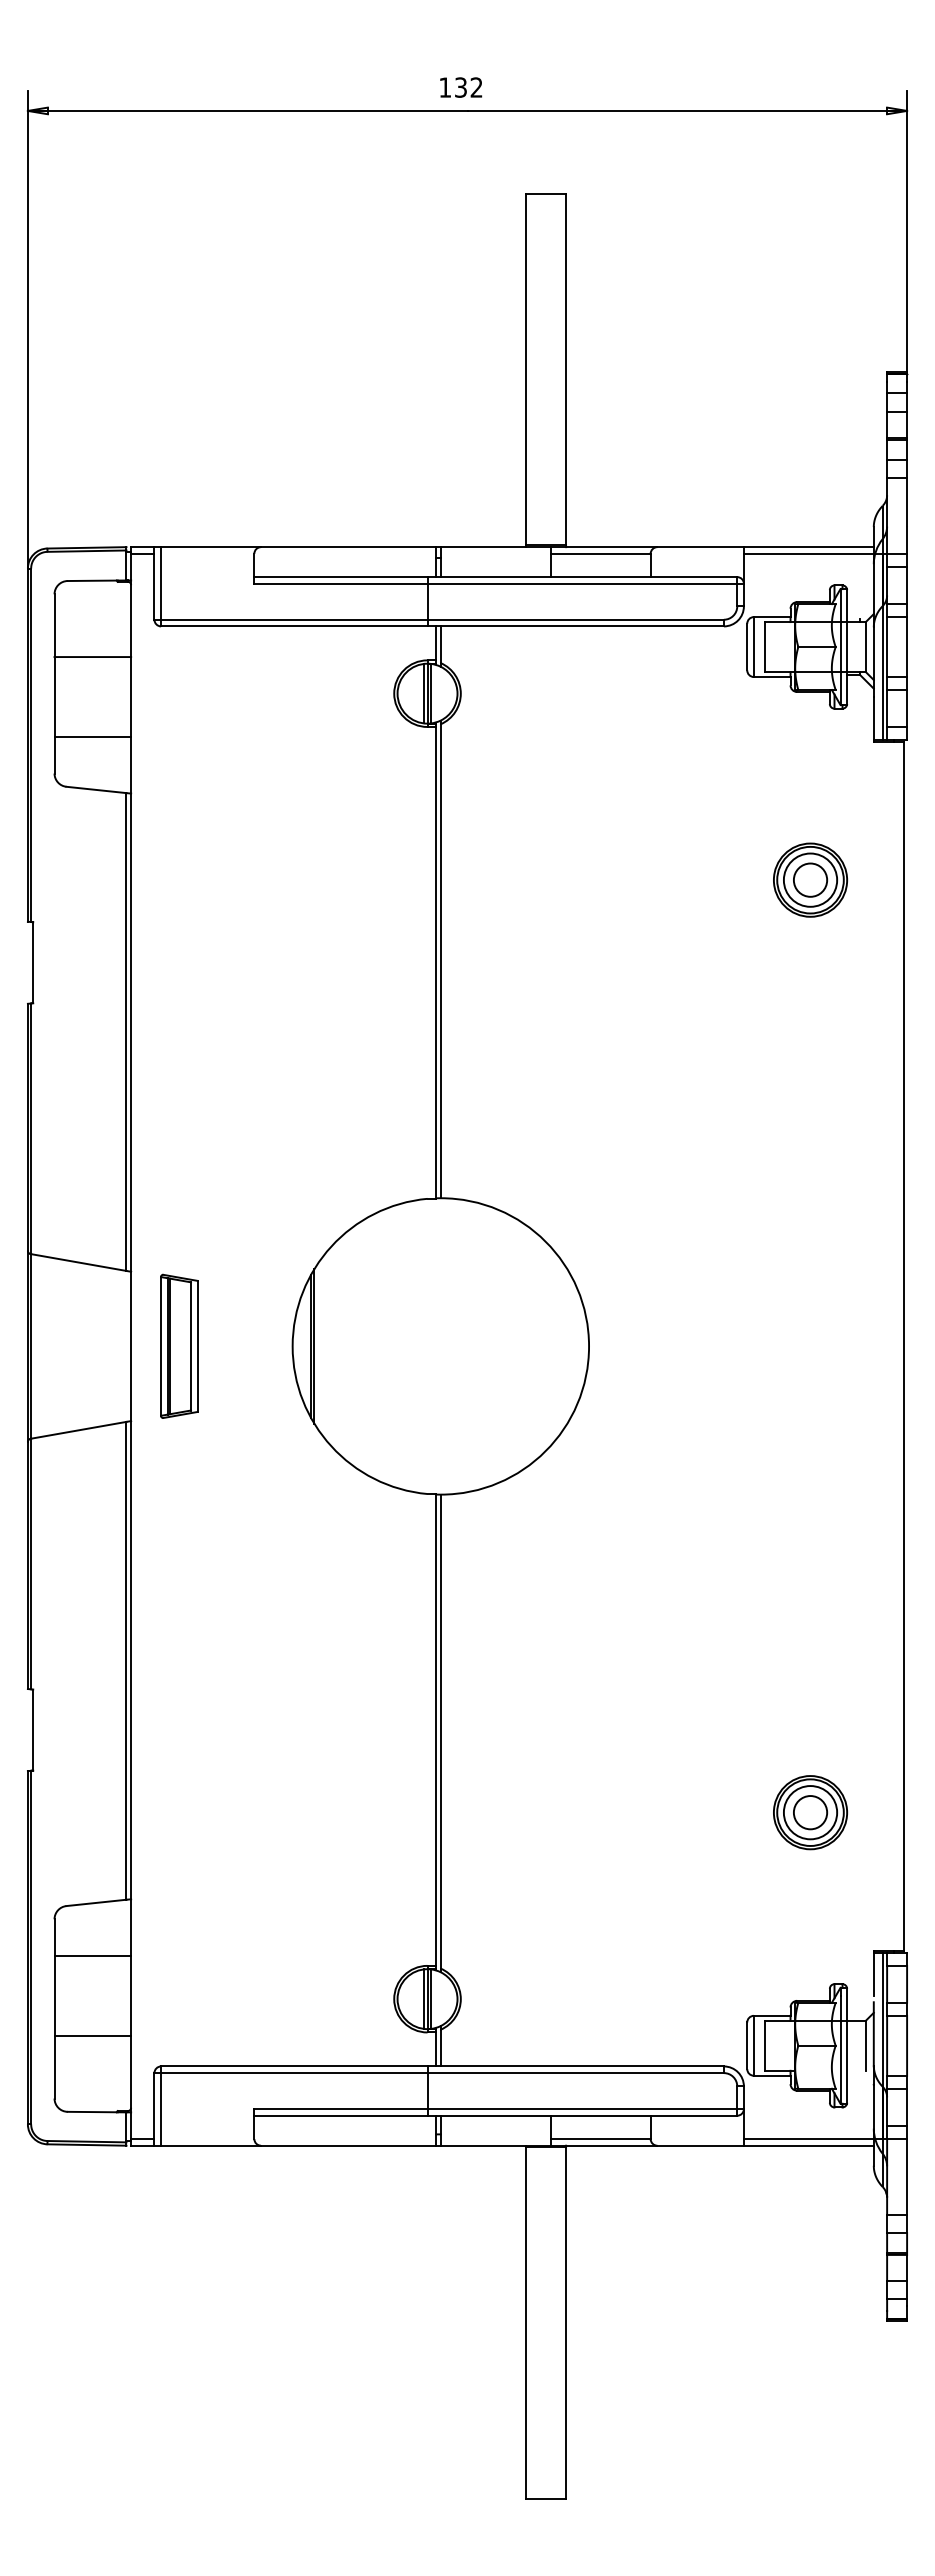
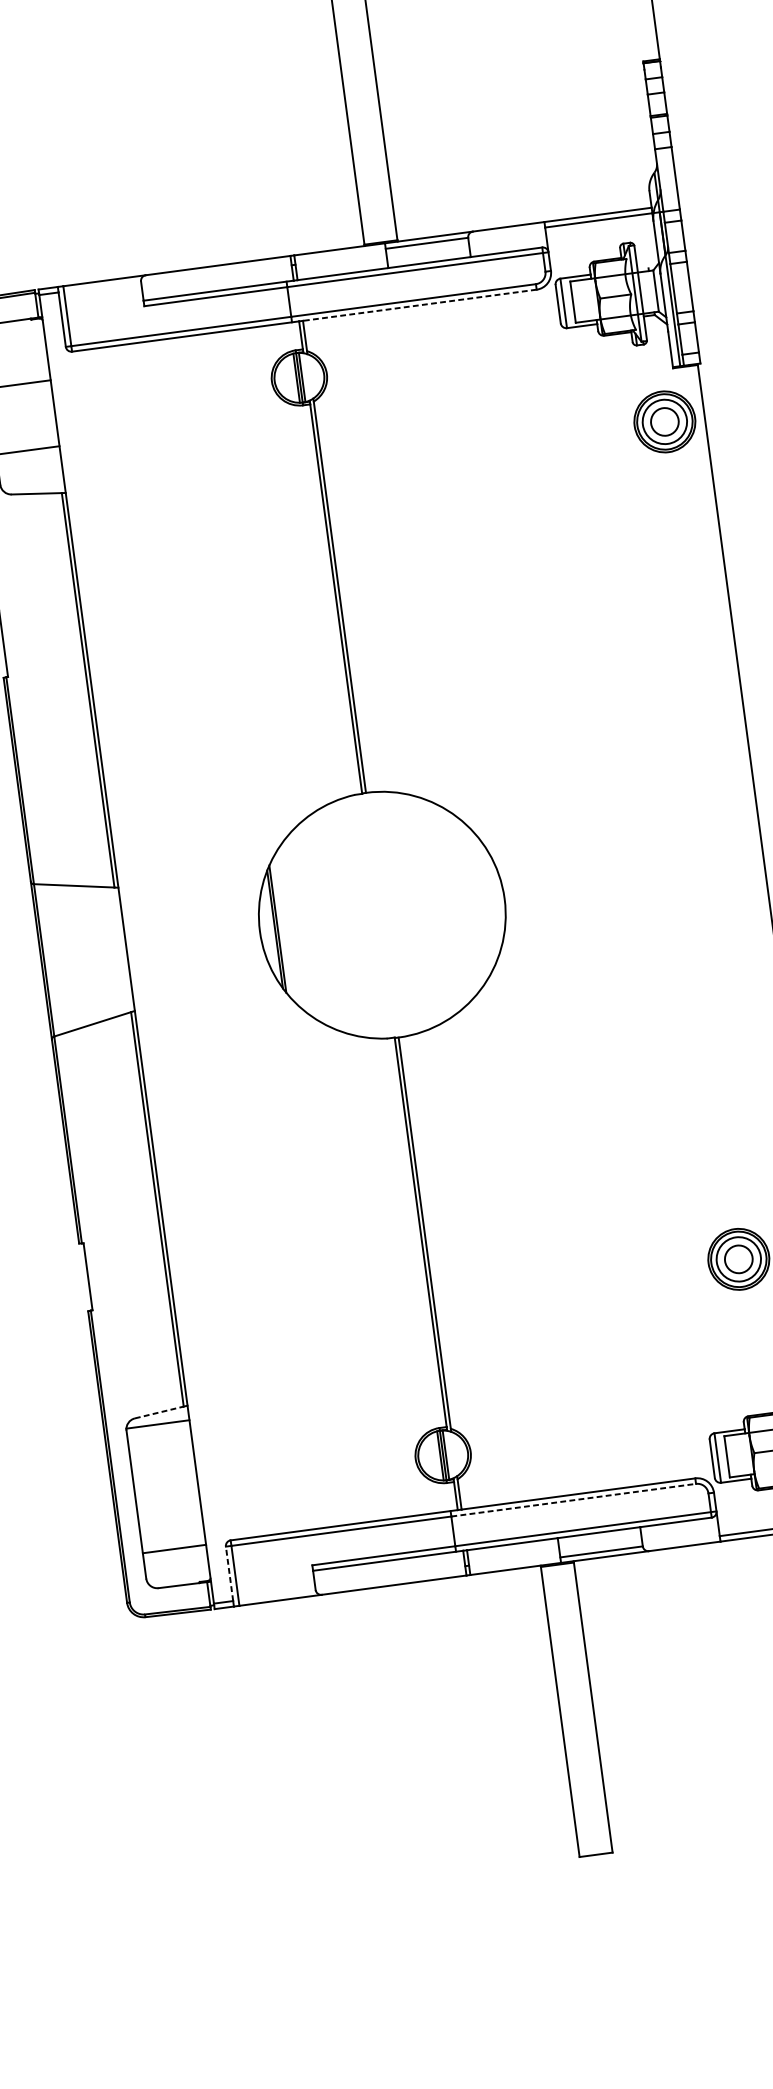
line: (582, 626) -> (419, 305), solid -> dashed
part: (810, 879) -> (664, 421), moved
part: (179, 1345) -> (166, 943), removed
line: (96, 1902) -> (159, 1412), solid -> dashed
line: (92, 1955) -> (157, 1424), moved
line: (92, 2035) -> (174, 1548), moved
line: (576, 2073) -> (574, 1500), solid -> dashed
line: (154, 2106) -> (229, 1574), solid -> dashed

